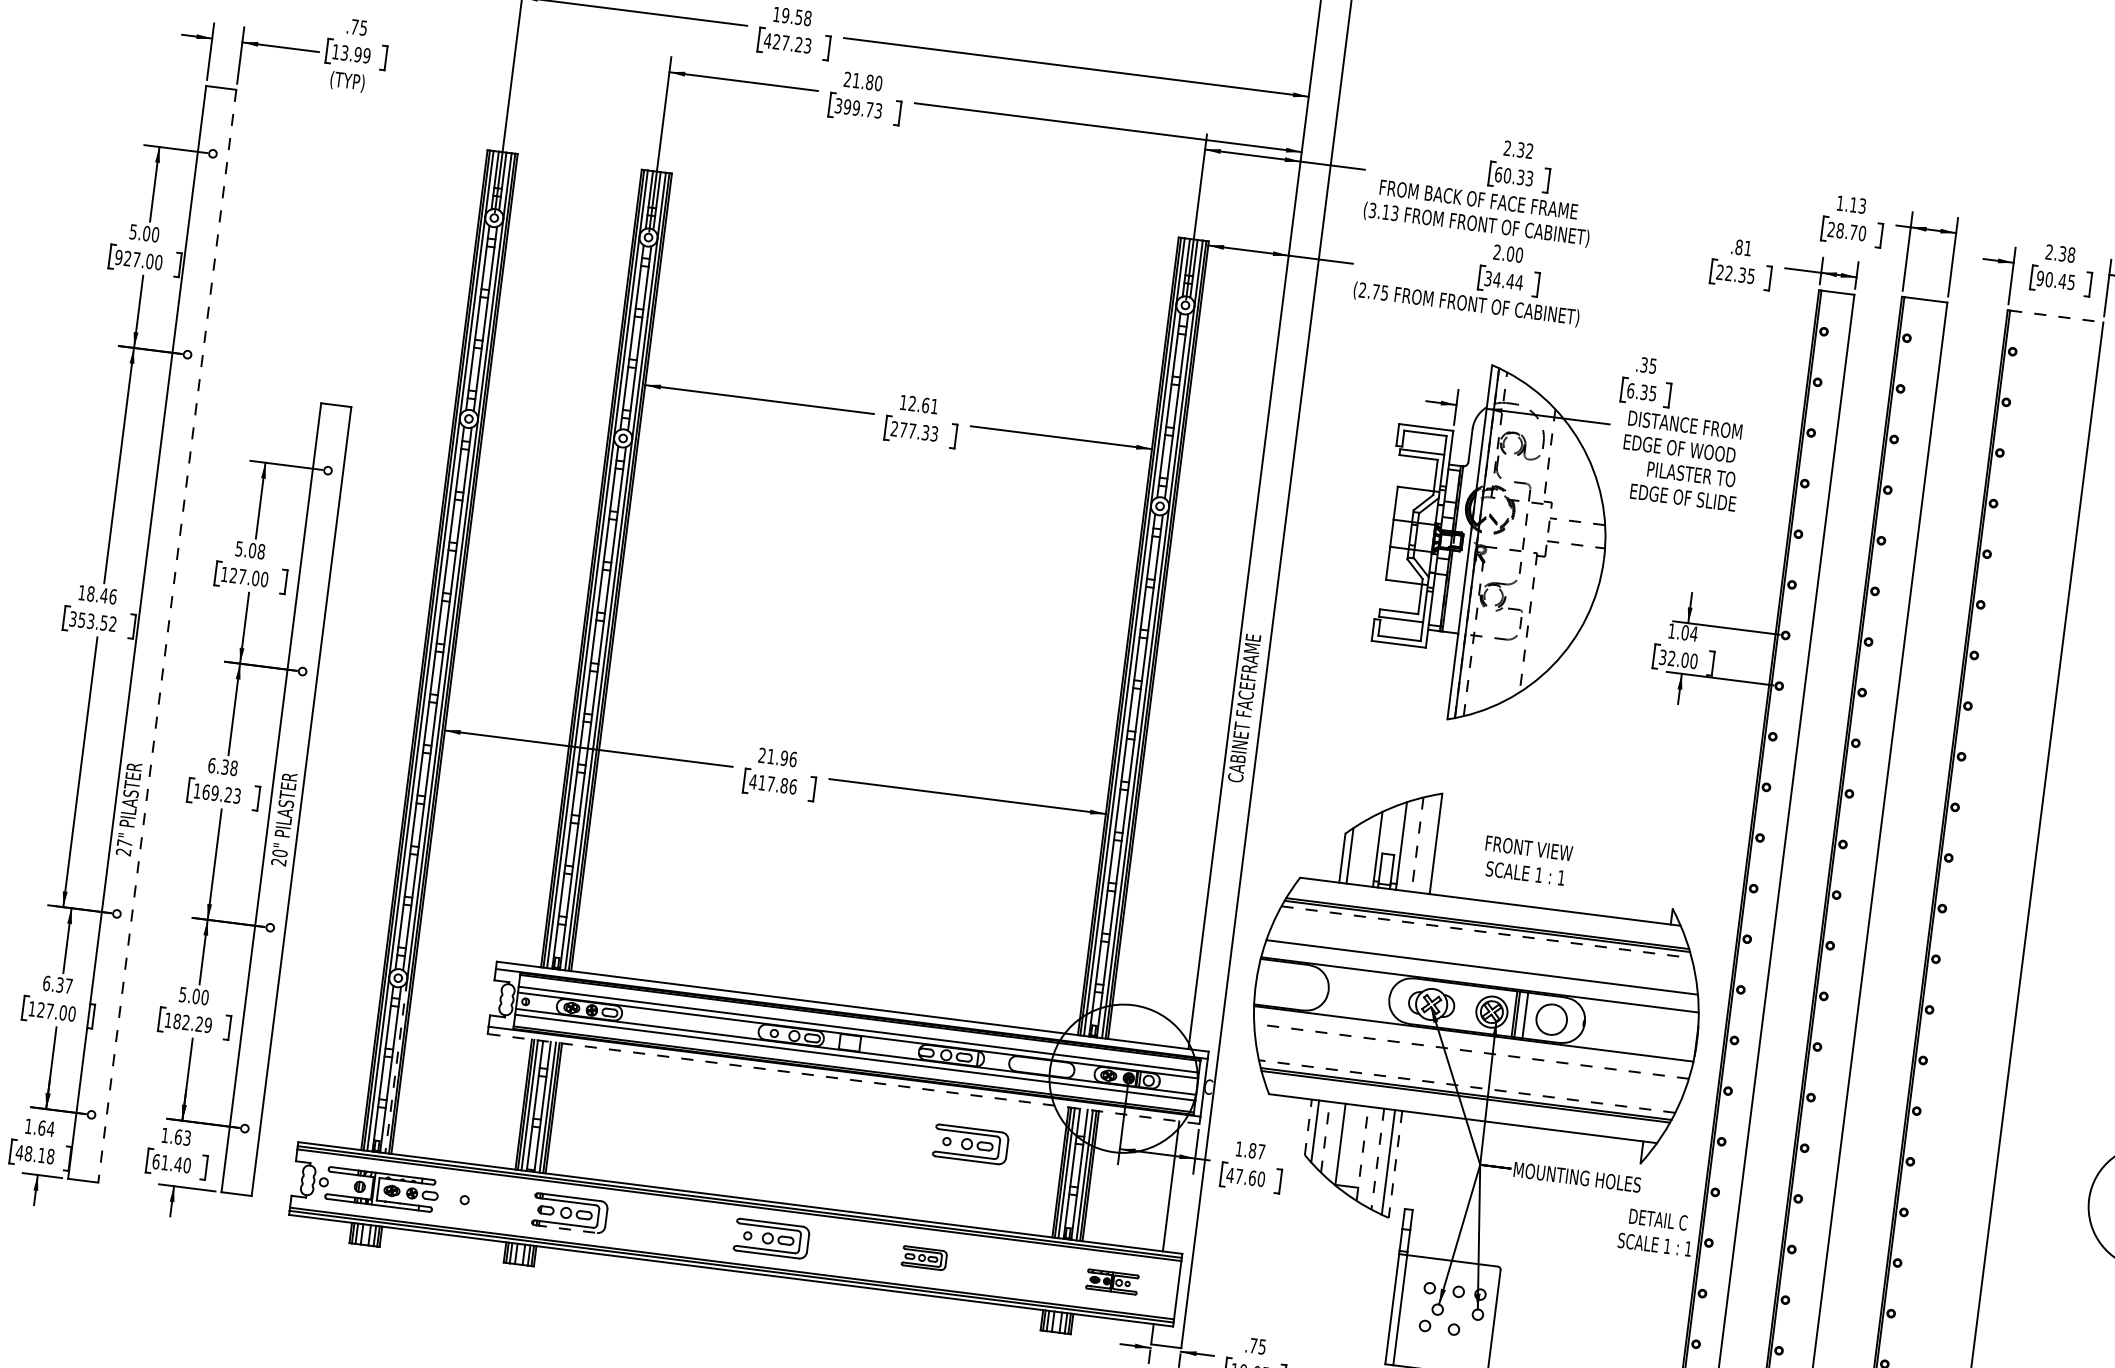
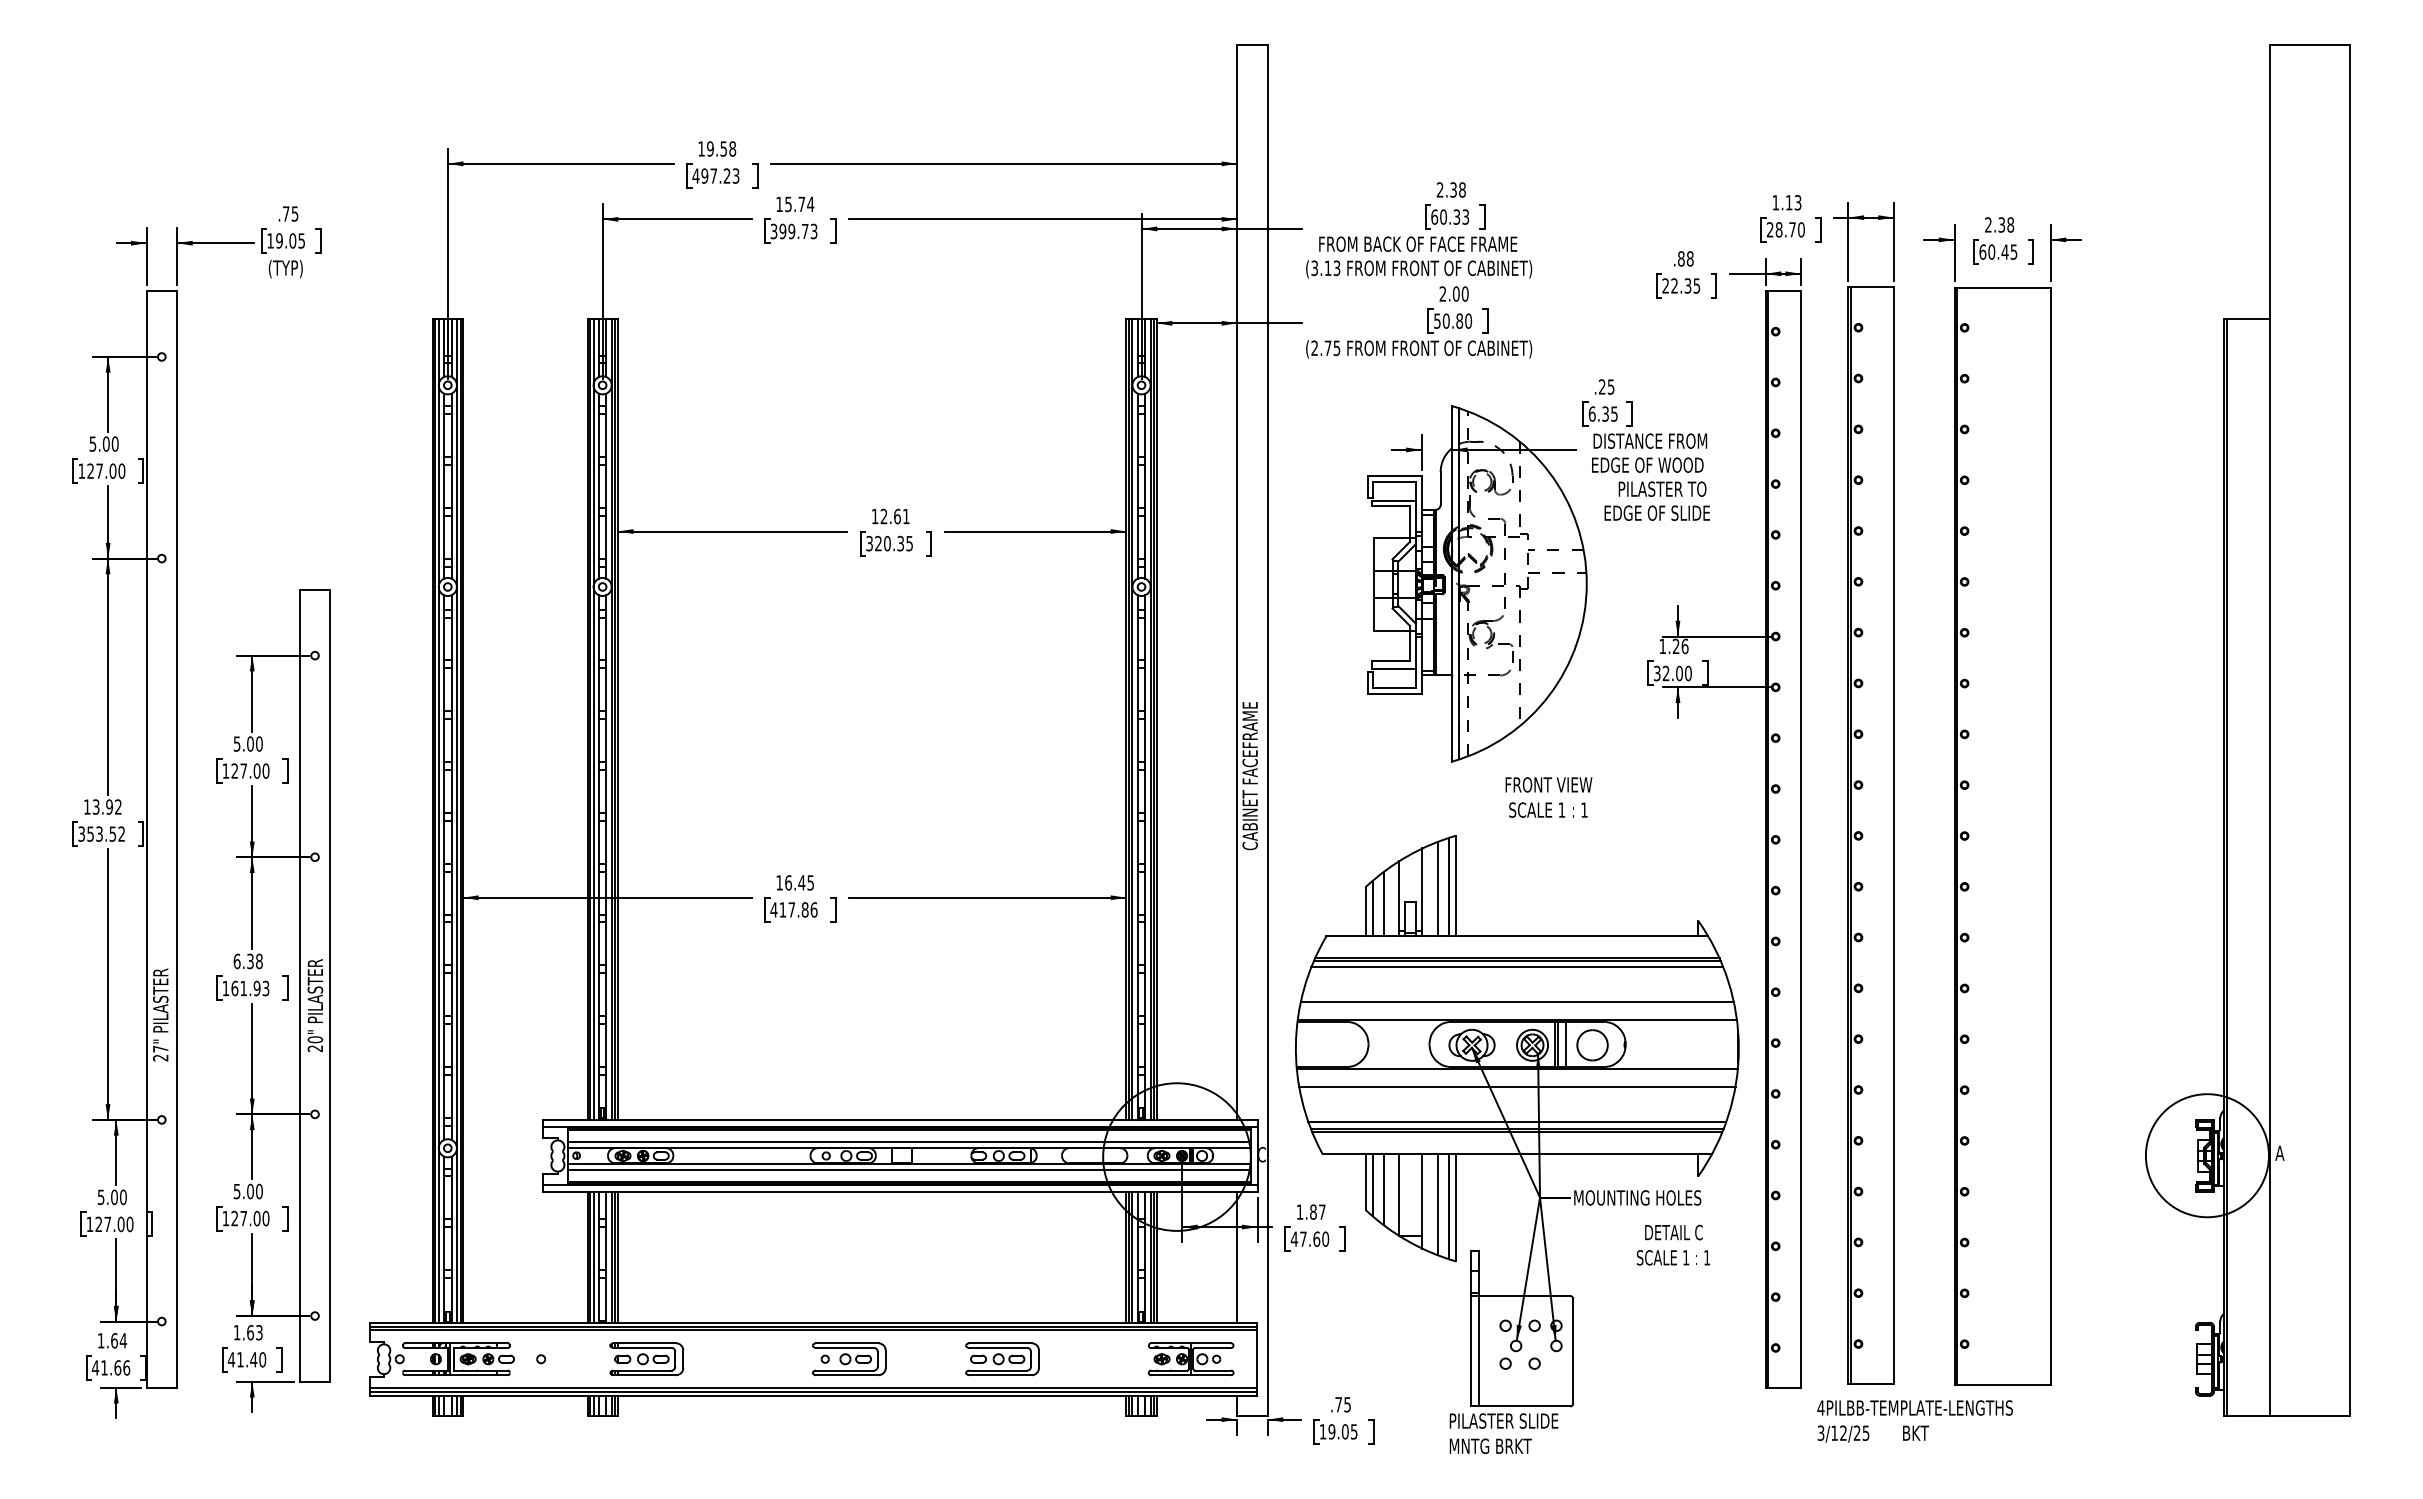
text: (776, 41) -> (704, 175), 427.23 -> 497.23
text: (355, 53) -> (290, 240), 13.99 -> 19.05
text: (863, 81) -> (795, 204), 21.80 -> 15.74
text: (1529, 150) -> (1462, 189), 2.32 -> 2.38
text: (1747, 247) -> (1689, 258), .81 -> .88
text: (118, 256) -> (81, 470), 927.00 -> 127.00
text: (2040, 277) -> (1982, 251), 90.45 -> 60.45
text: (1504, 280) -> (1453, 320), 34.44 -> 50.80
line: (2056, 316) -> (2003, 287), dashed -> solid
text: (1644, 364) -> (1602, 386), .35 -> .25
text: (914, 431) -> (889, 543), 277.33 -> 320.35
text: (261, 551) -> (259, 743), 5.08 -> 5.00
text: (101, 594) -> (106, 806), 18.46 -> 13.92
text: (1689, 633) -> (1680, 646), 1.04 -> 1.26
line: (166, 636) -> (176, 839), dashed -> solid
text: (778, 757) -> (795, 882), 21.96 -> 16.45
text: (221, 794) -> (250, 988), 169.23 -> 161.93
line: (1429, 843) -> (1449, 886), added
line: (1417, 845) -> (1438, 889), dashed -> solid
line: (1361, 852) -> (1383, 903), added
text: (1527, 860) -> (1548, 797), moved
line: (1486, 932) -> (1517, 967), dashed -> solid
text: (57, 984) -> (111, 1197), 6.37 -> 5.00
text: (192, 1023) -> (250, 1218), 182.29 -> 127.00
line: (1470, 1051) -> (1516, 1086), dashed -> solid
line: (395, 1067) -> (456, 1236), dashed -> solid
line: (842, 1079) -> (899, 1192), dashed -> solid
line: (1467, 1086) -> (1517, 1121), dashed -> solid
line: (1308, 1127) -> (1365, 1182), dashed -> solid
line: (1325, 1137) -> (1383, 1189), dashed -> solid
part: (971, 1144) -> (1034, 1241), removed
line: (1362, 1152) -> (1422, 1200), dashed -> solid
text: (39, 1154) -> (115, 1367), 48.18 -> 41.66
line: (1378, 1158) -> (1438, 1204), dashed -> solid
text: (156, 1161) -> (231, 1359), 61.40 -> 41.40
line: (1395, 1164) -> (1456, 1207), dashed -> solid
line: (566, 1229) -> (645, 1375), dashed -> solid
text: (1656, 1231) -> (1673, 1244), moved
part: (924, 1258) -> (1002, 1359), size x1.67
part: (1112, 1282) -> (1191, 1359), size x1.67

